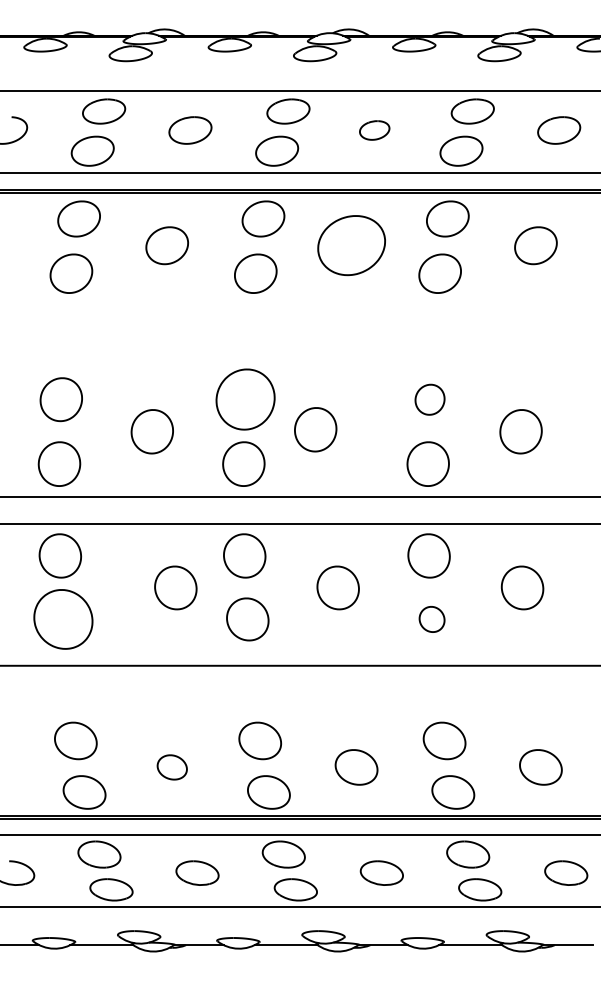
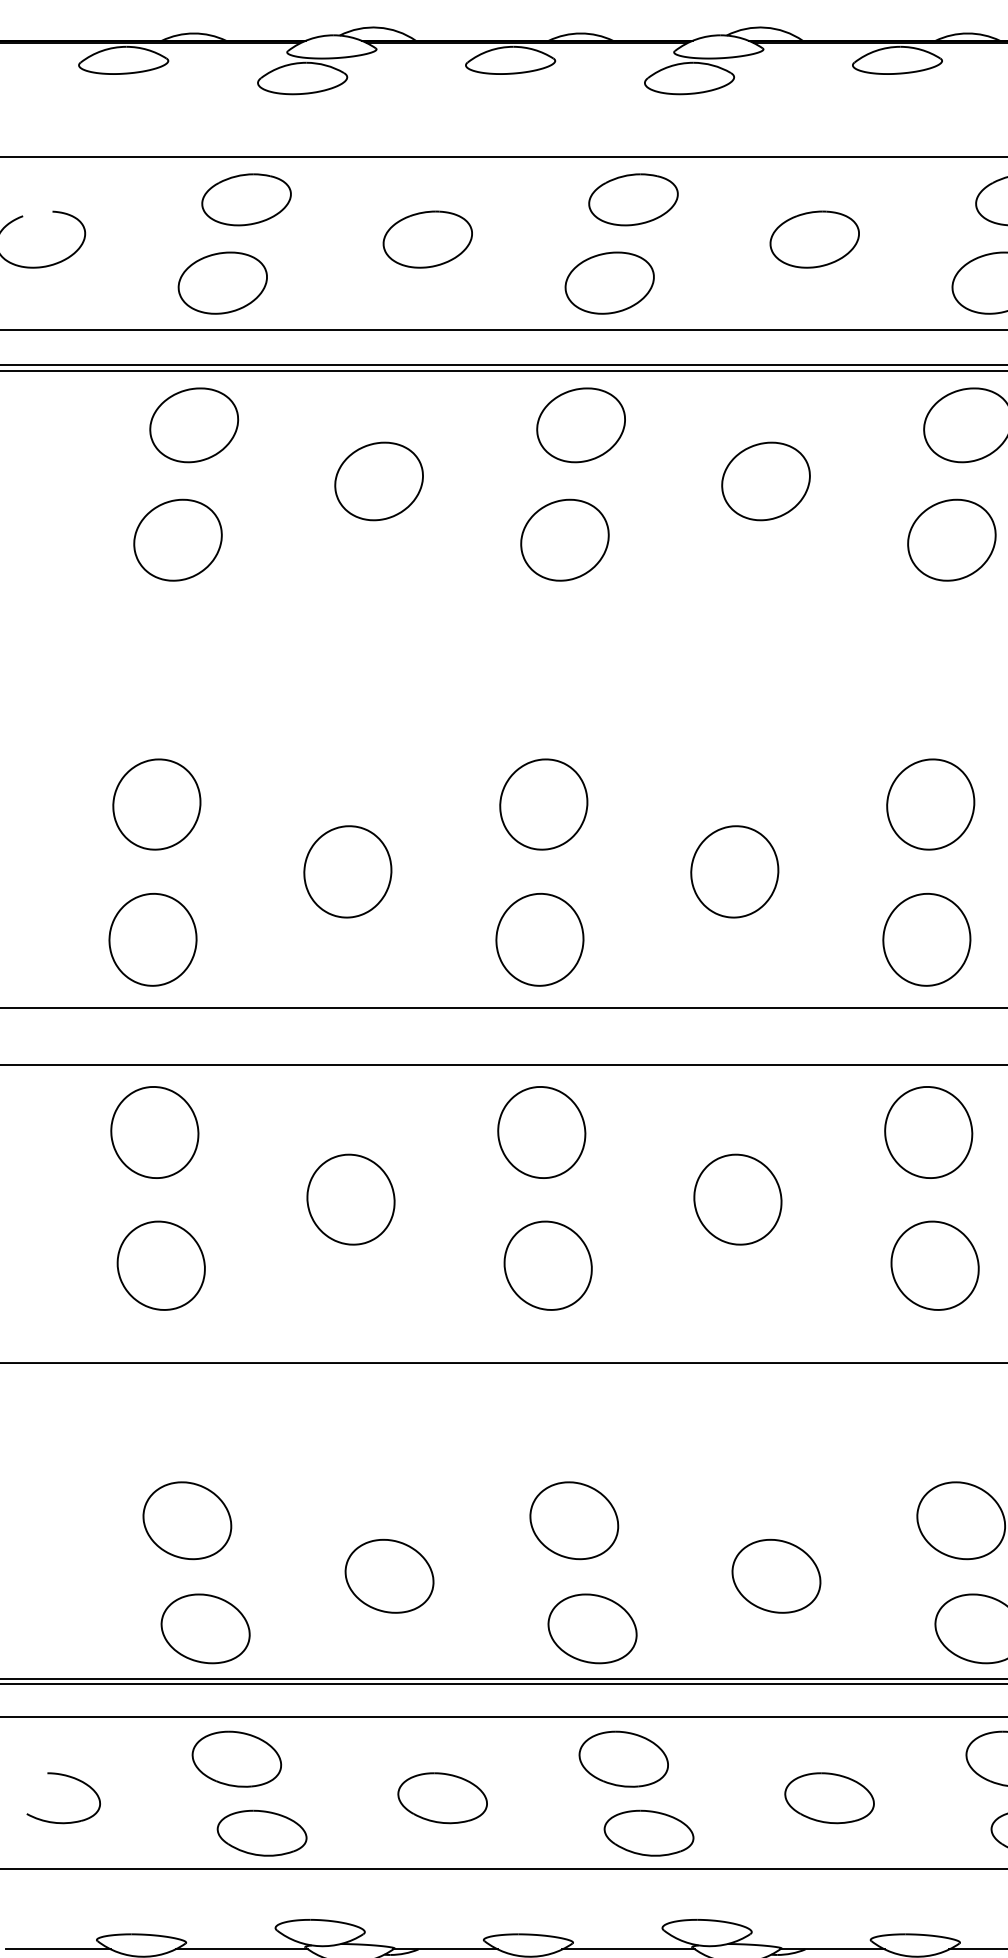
part: (374, 130) -> (814, 239), size x1.43
part: (351, 245) -> (765, 480), size x0.62
part: (245, 399) -> (543, 804), size x0.71
part: (429, 399) -> (929, 804), size x1.43
part: (315, 429) -> (734, 871), moved
part: (175, 587) -> (350, 1198), moved
part: (63, 619) -> (161, 1265), size x0.71
part: (431, 619) -> (933, 1265), size x1.67
part: (172, 767) -> (390, 1576), size x1.43

